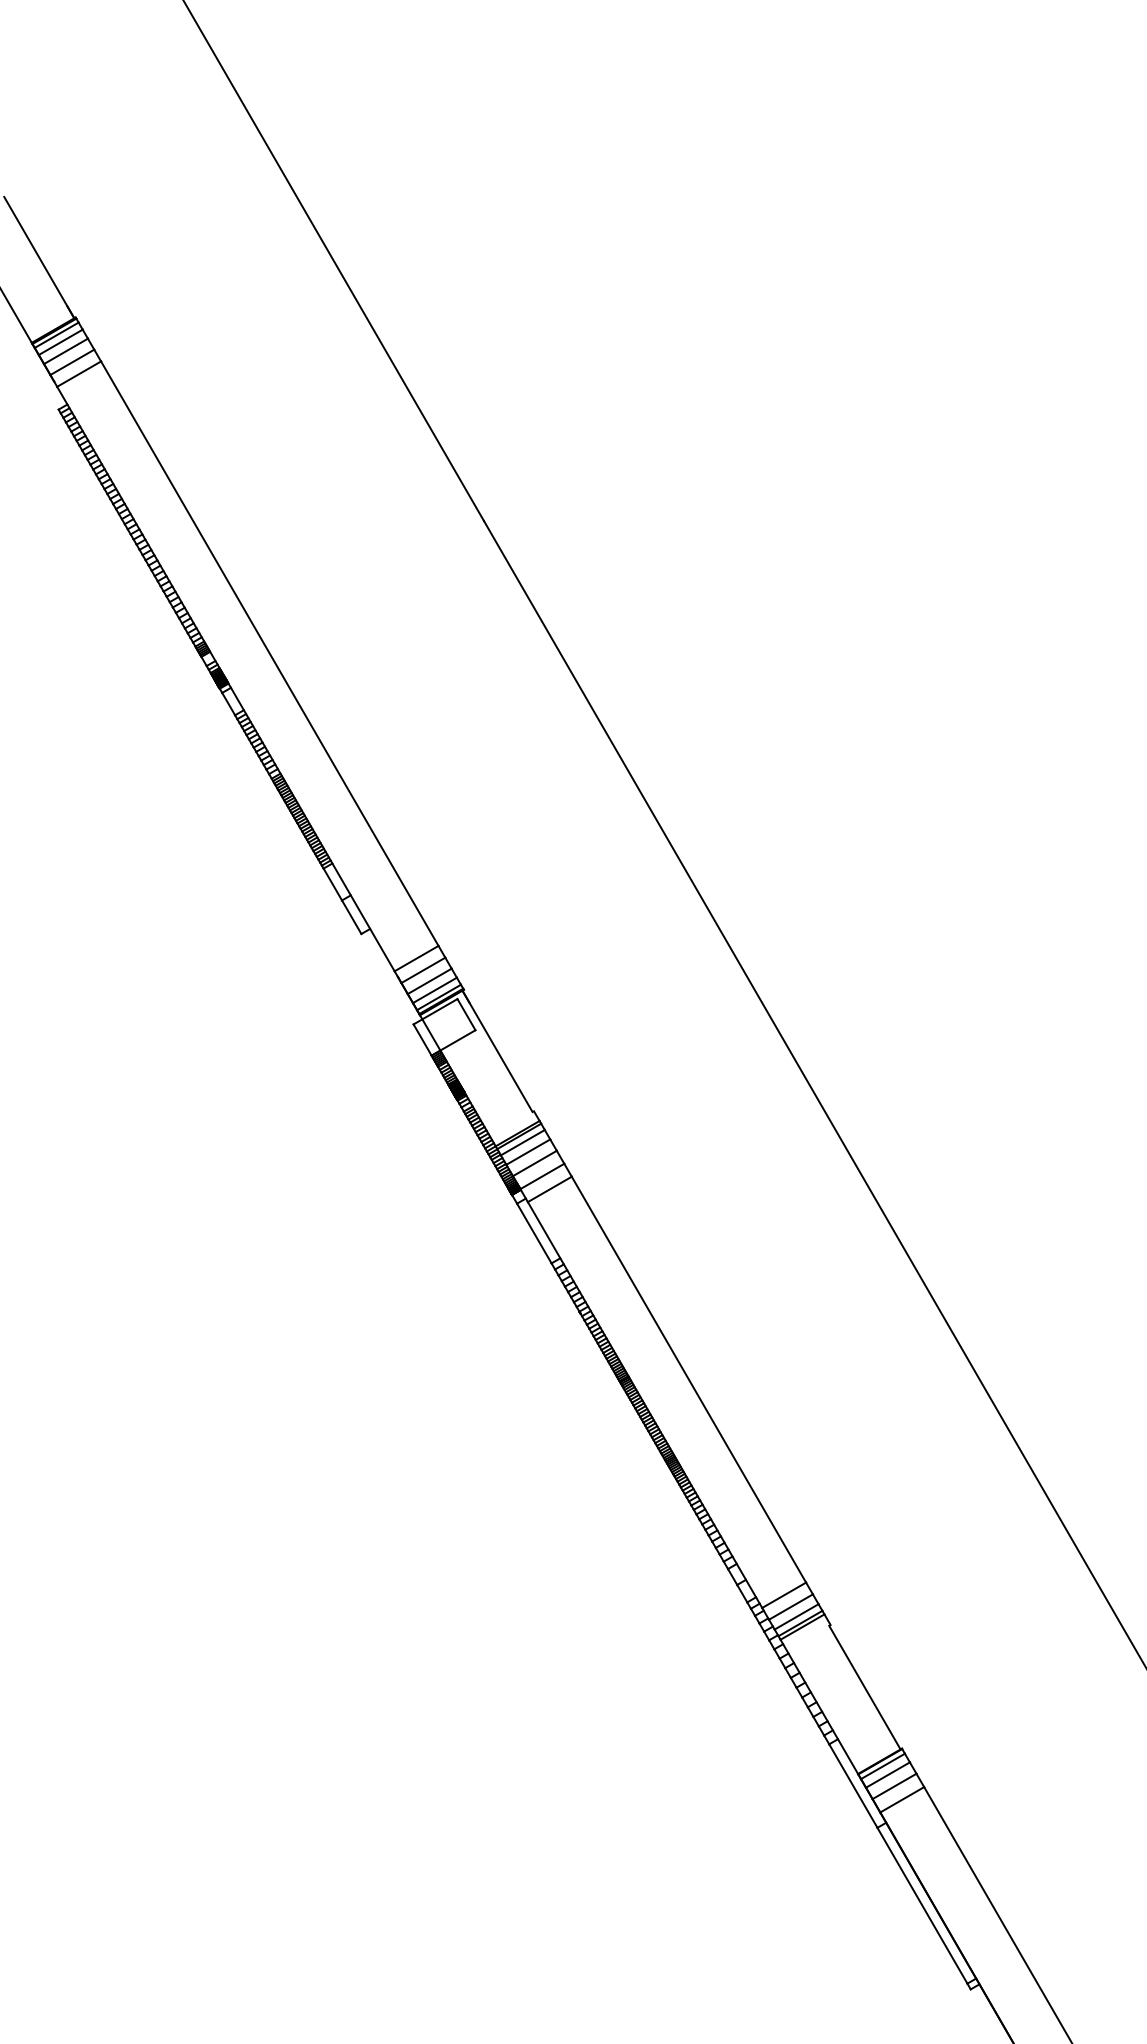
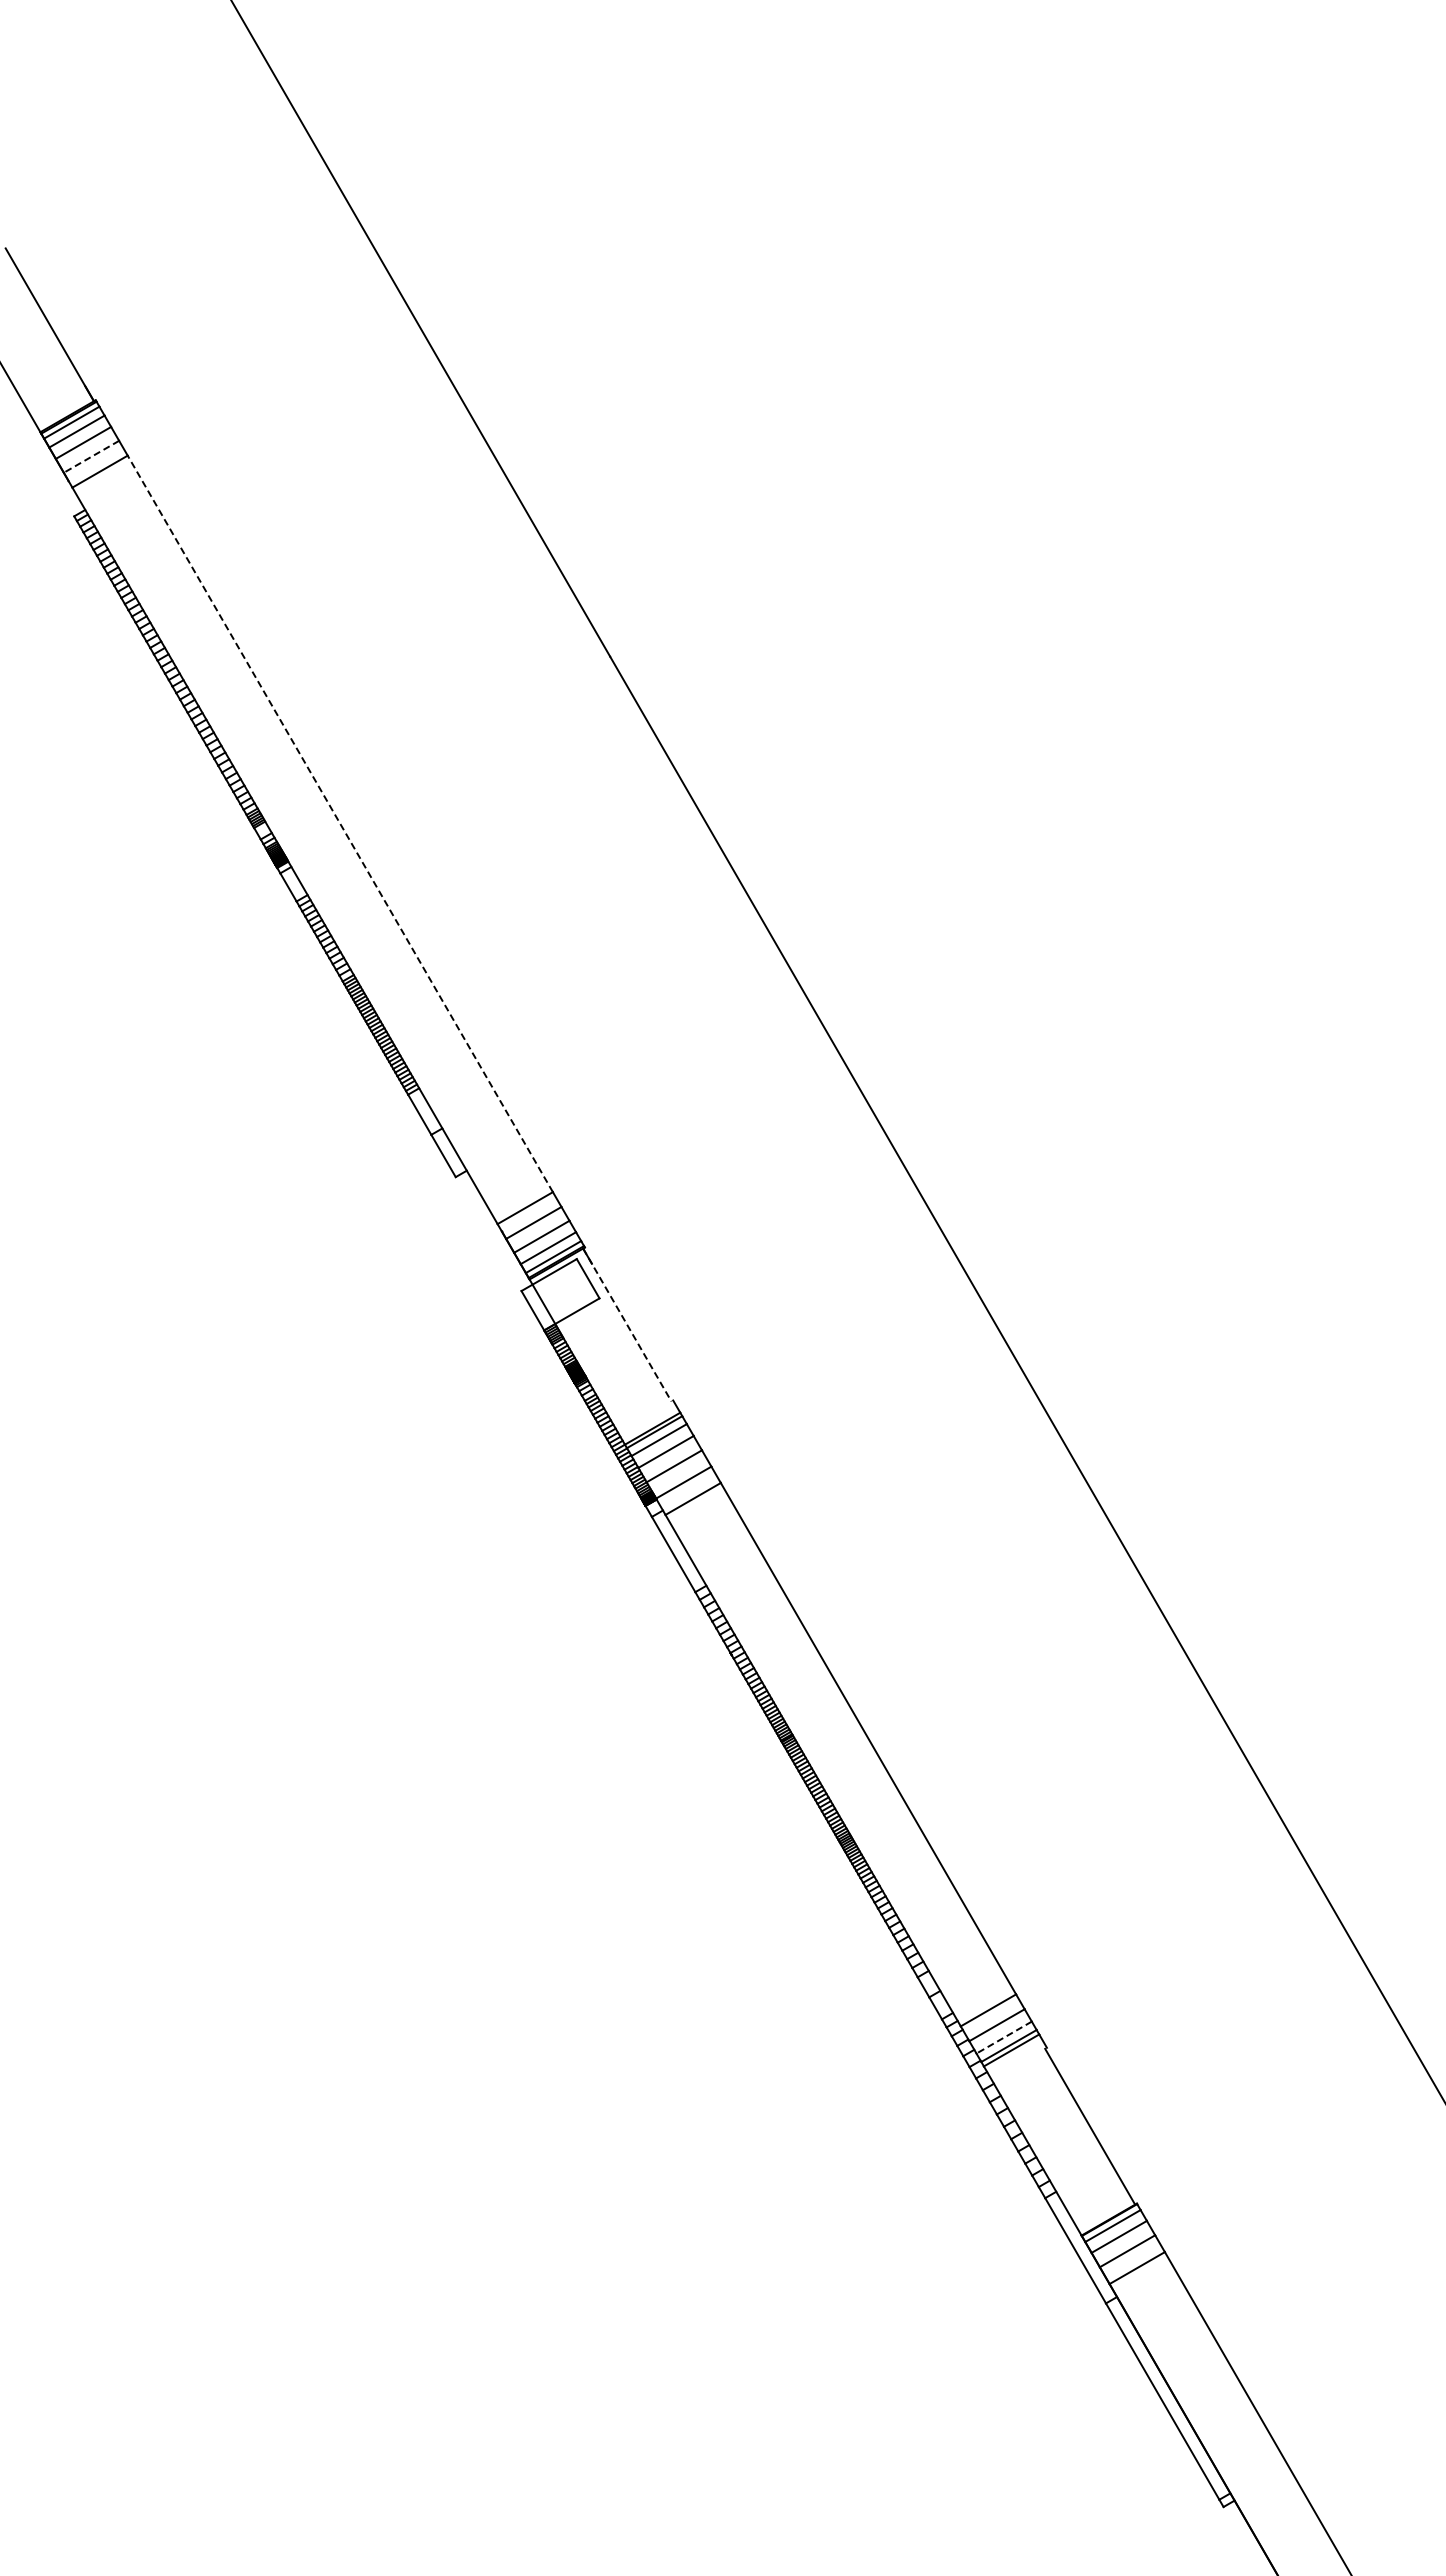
line: (72, 362) -> (91, 456), solid -> dashed
line: (269, 653) -> (340, 823), solid -> dashed
line: (497, 1051) -> (627, 1325), solid -> dashed
line: (796, 1616) -> (1004, 2037), solid -> dashed

